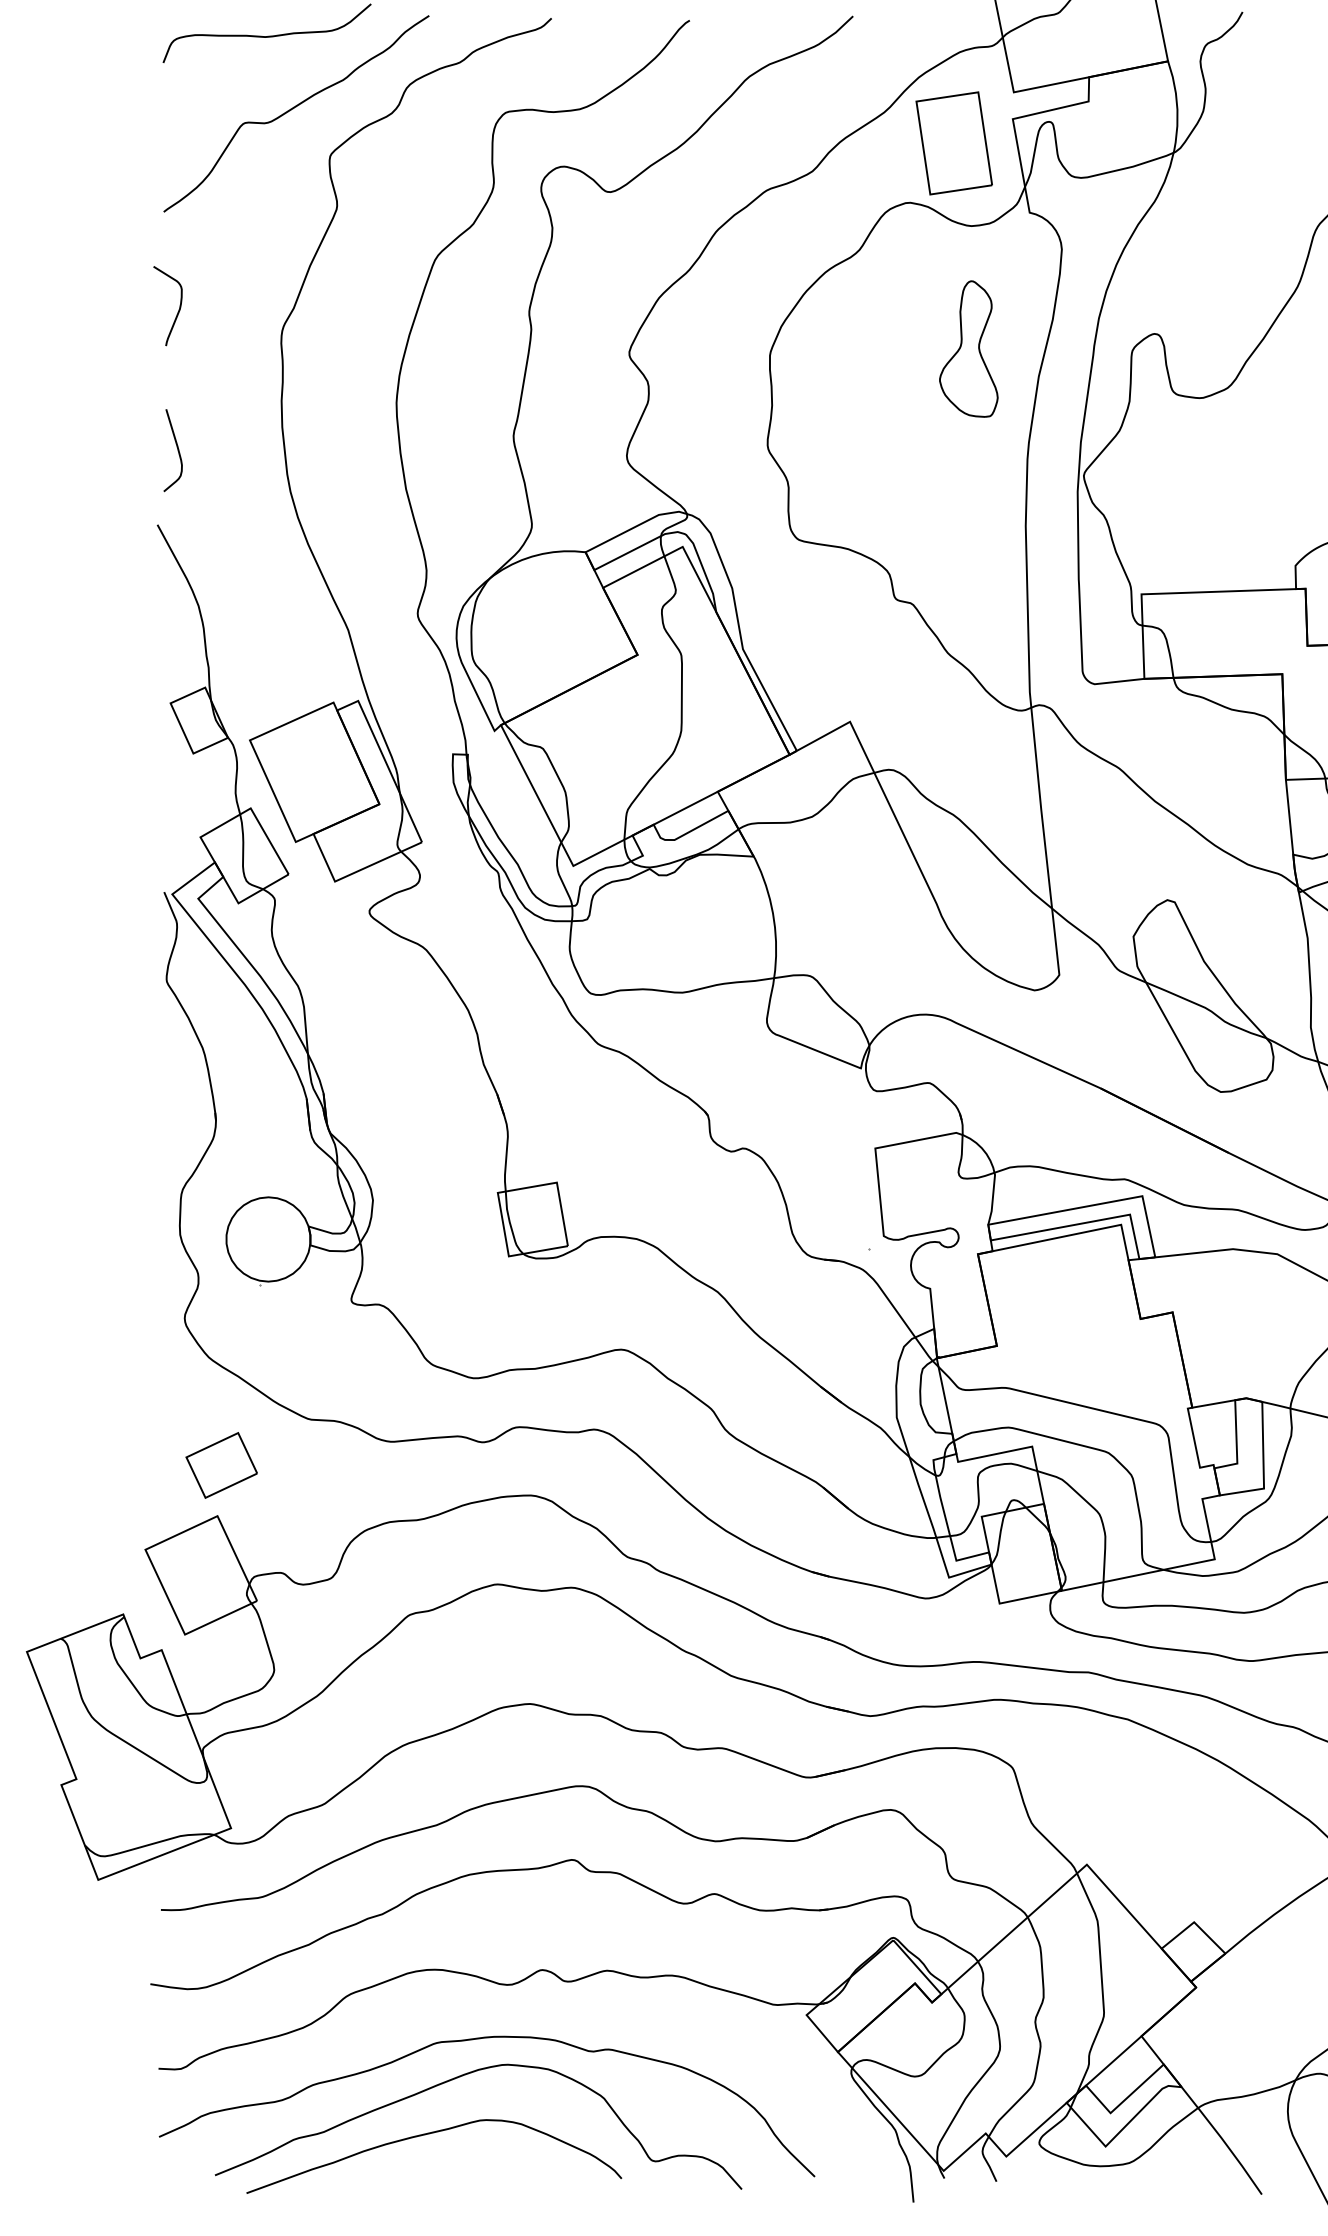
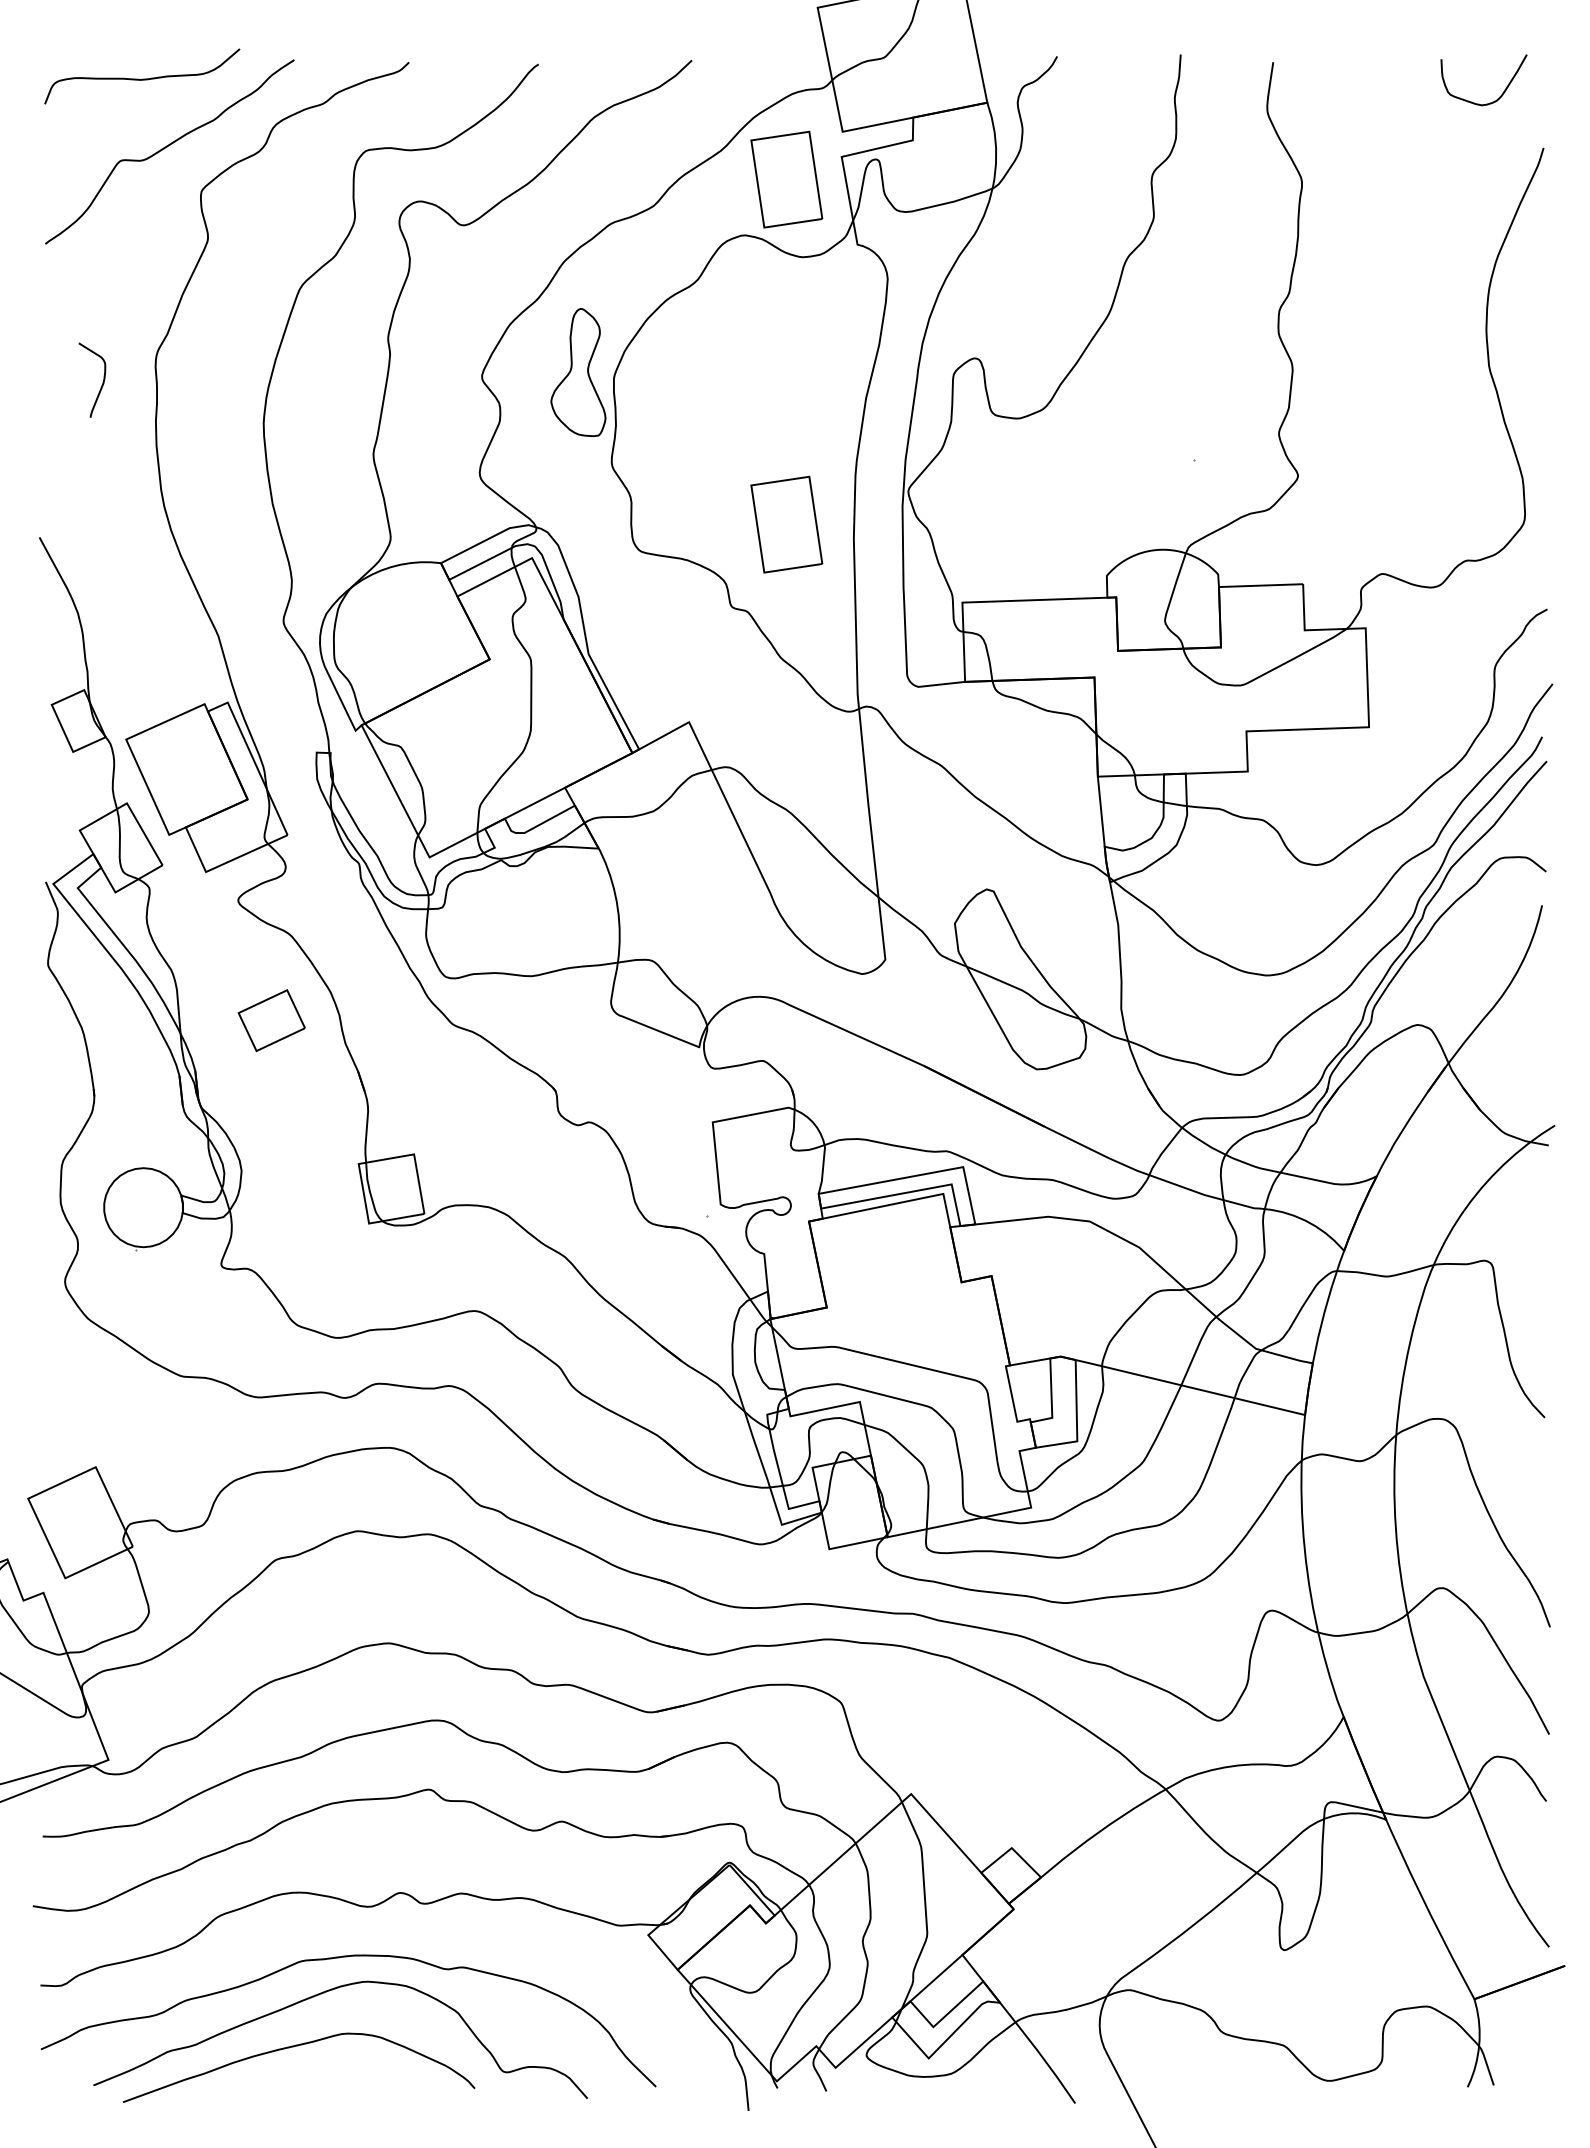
curve: (178, 308) -> (102, 382), moved
part: (968, 348) -> (578, 372), moved
curve: (176, 448) -> (57, 465), removed
part: (953, 511) -> (786, 524), added
part: (221, 1465) -> (271, 1020), moved

